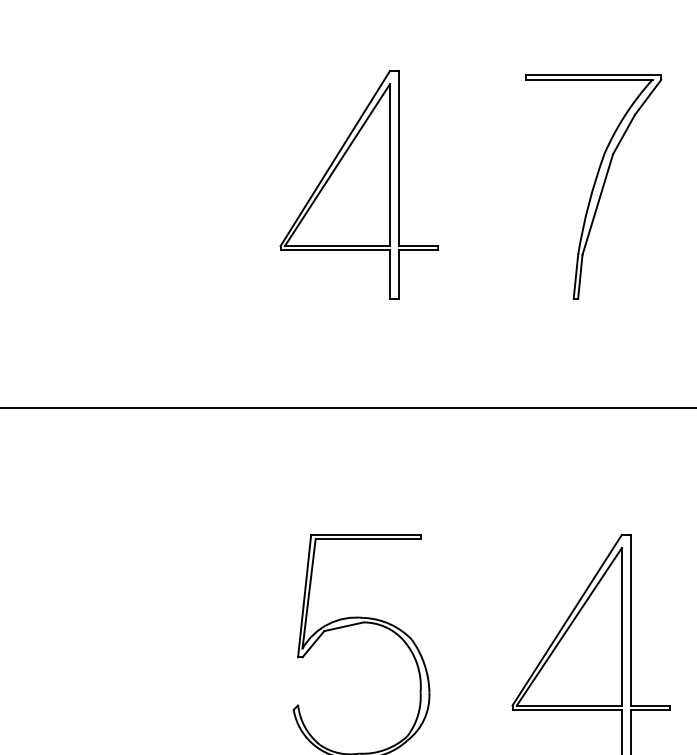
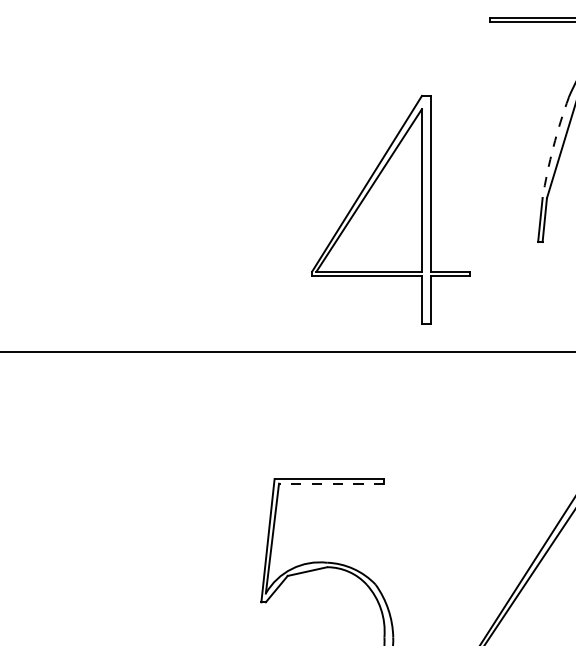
part: (358, 184) -> (390, 209), moved
arc: (588, 203) -> (552, 146), solid -> dashed
line: (368, 539) -> (332, 483), solid -> dashed

